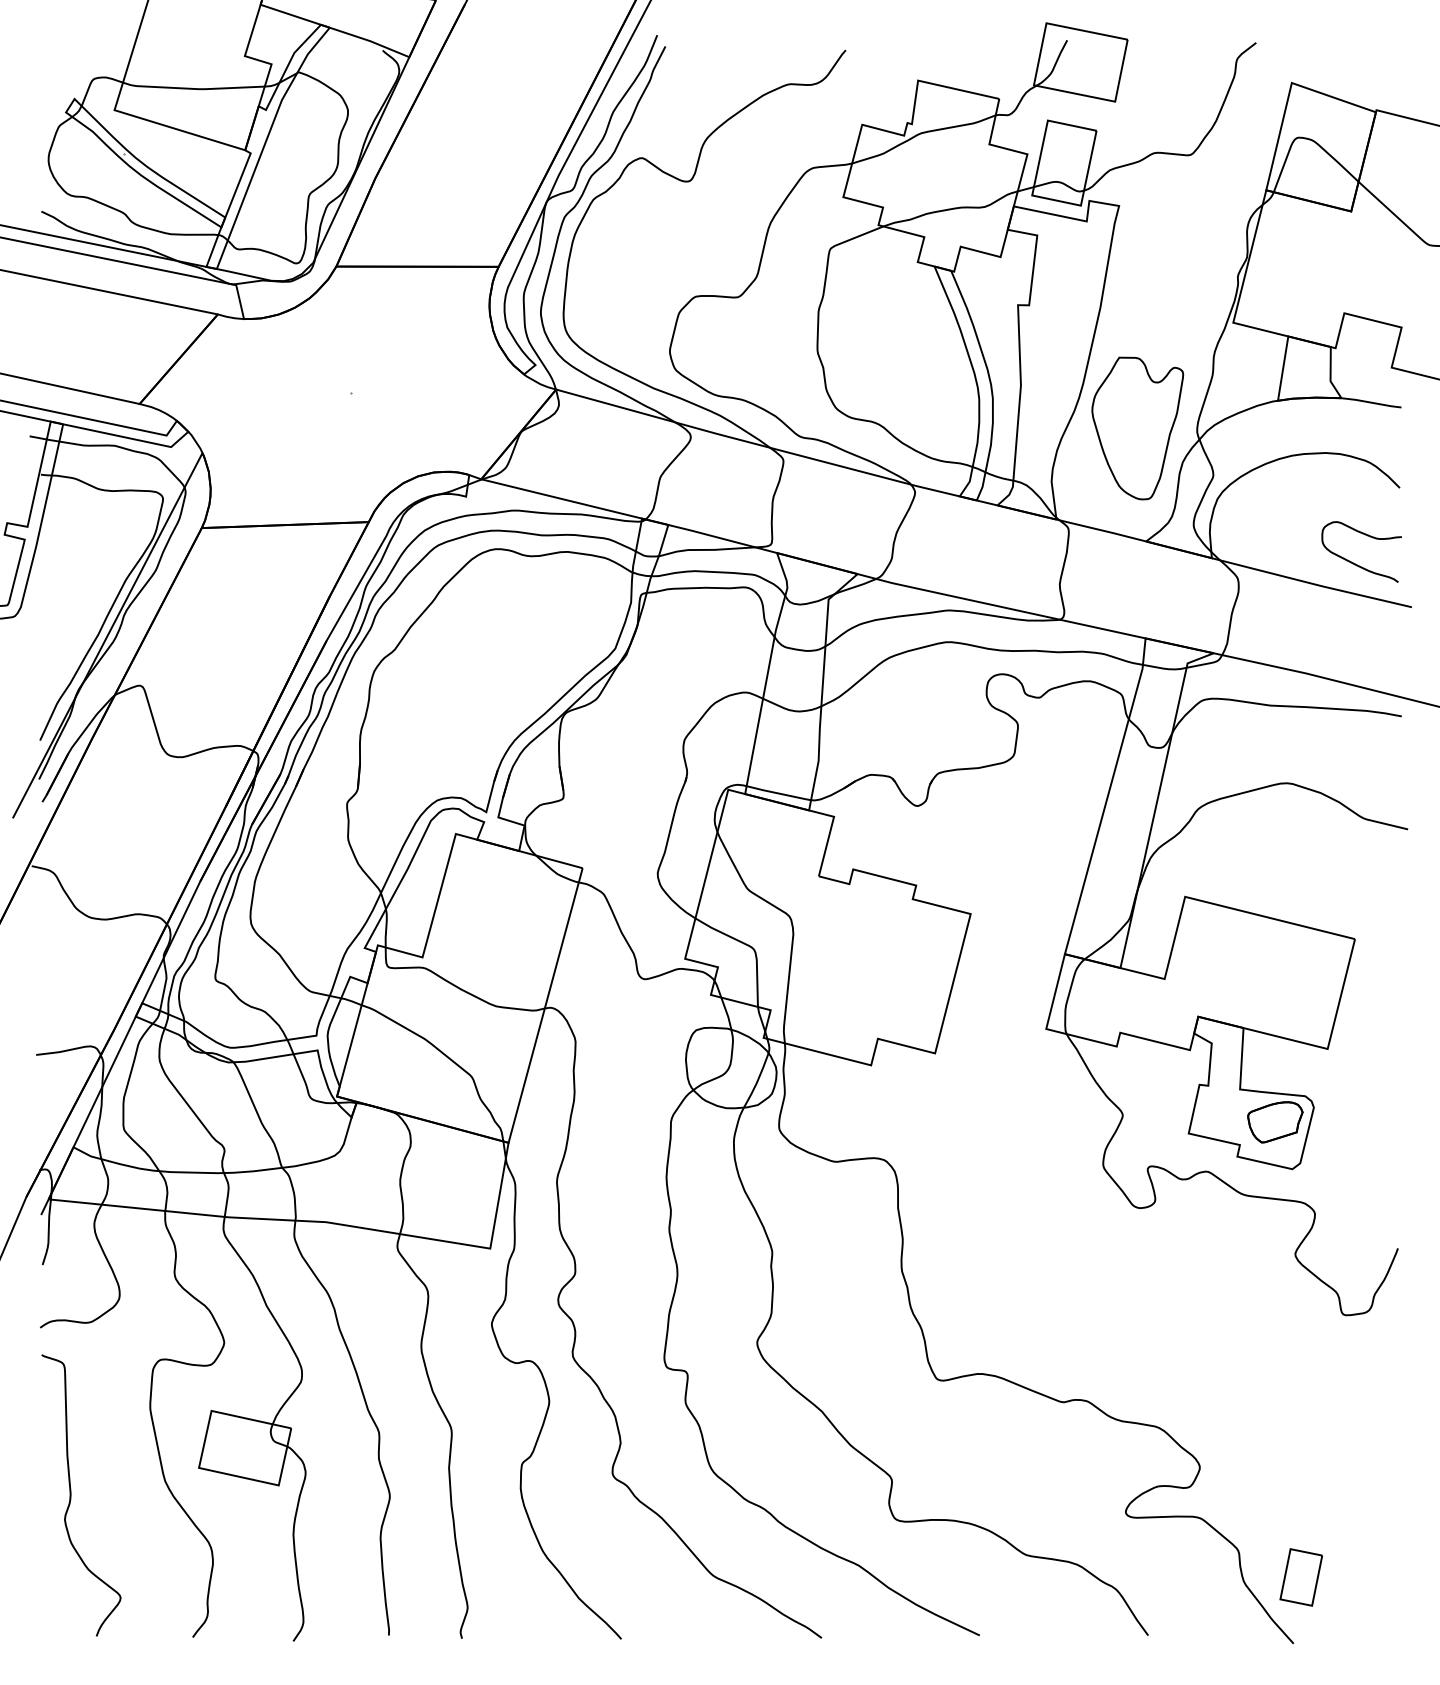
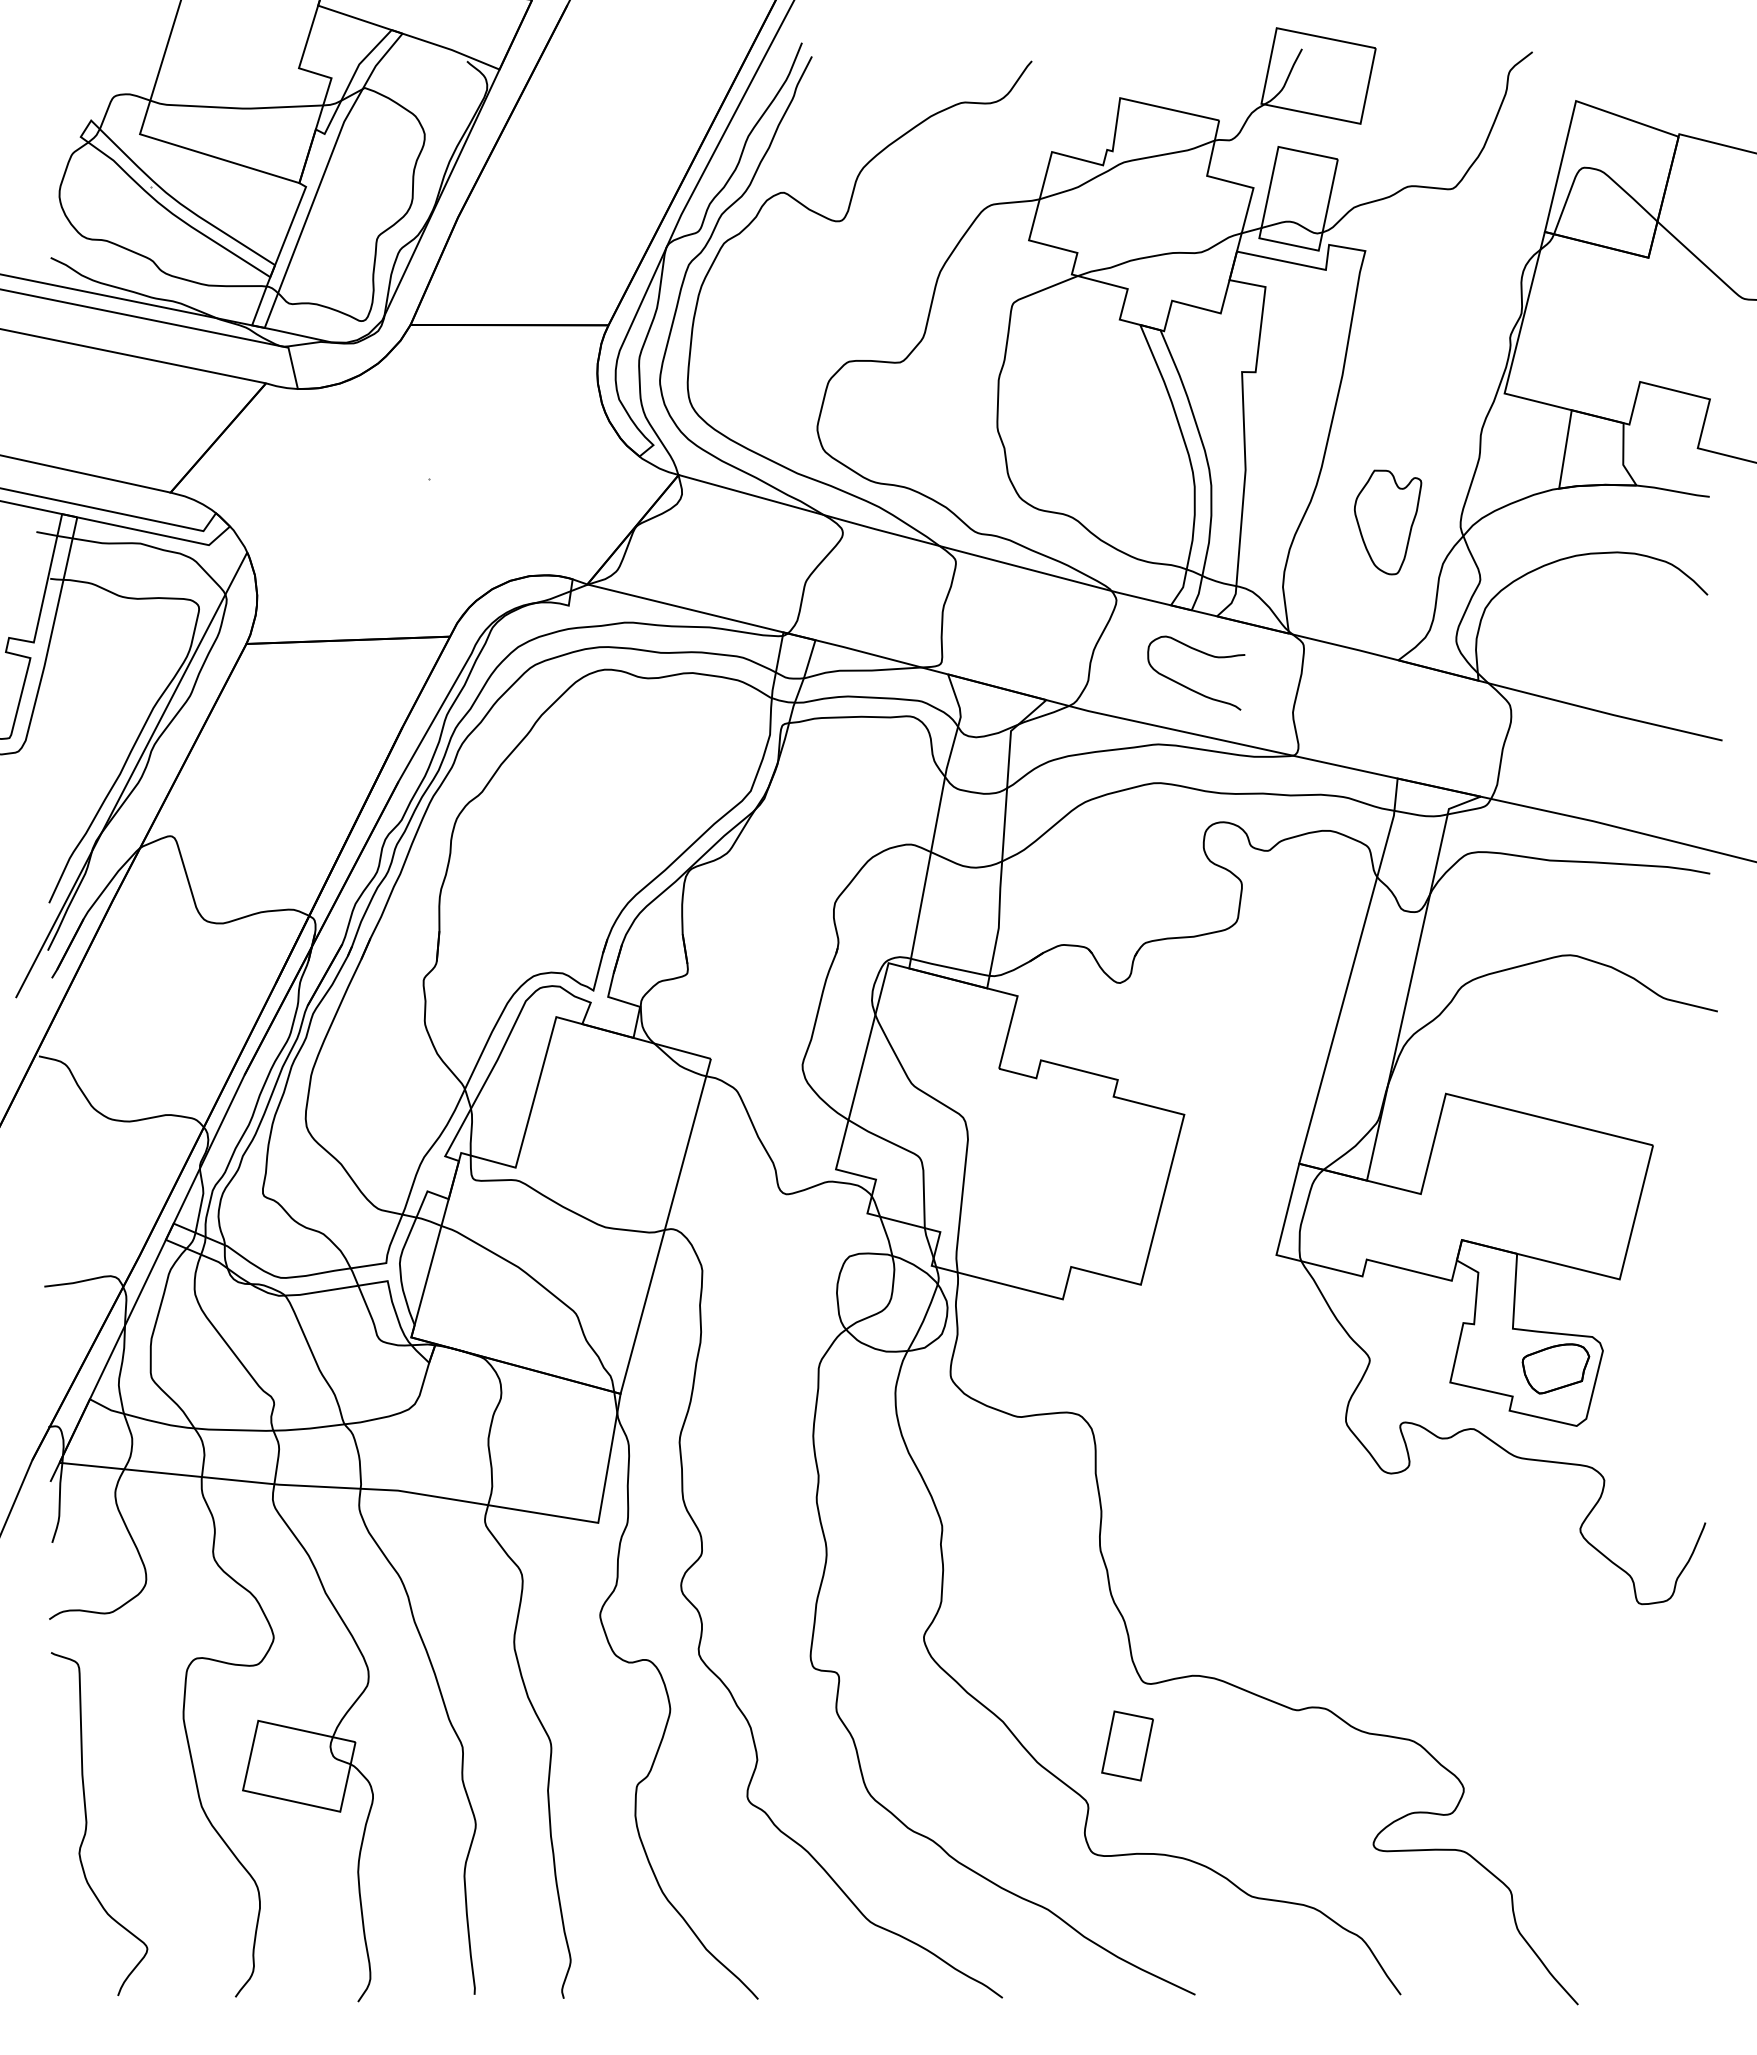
part: (1137, 428) -> (1387, 522), size x0.6
curve: (1356, 563) -> (1189, 687), moved
part: (1301, 1577) -> (1127, 1745), moved

